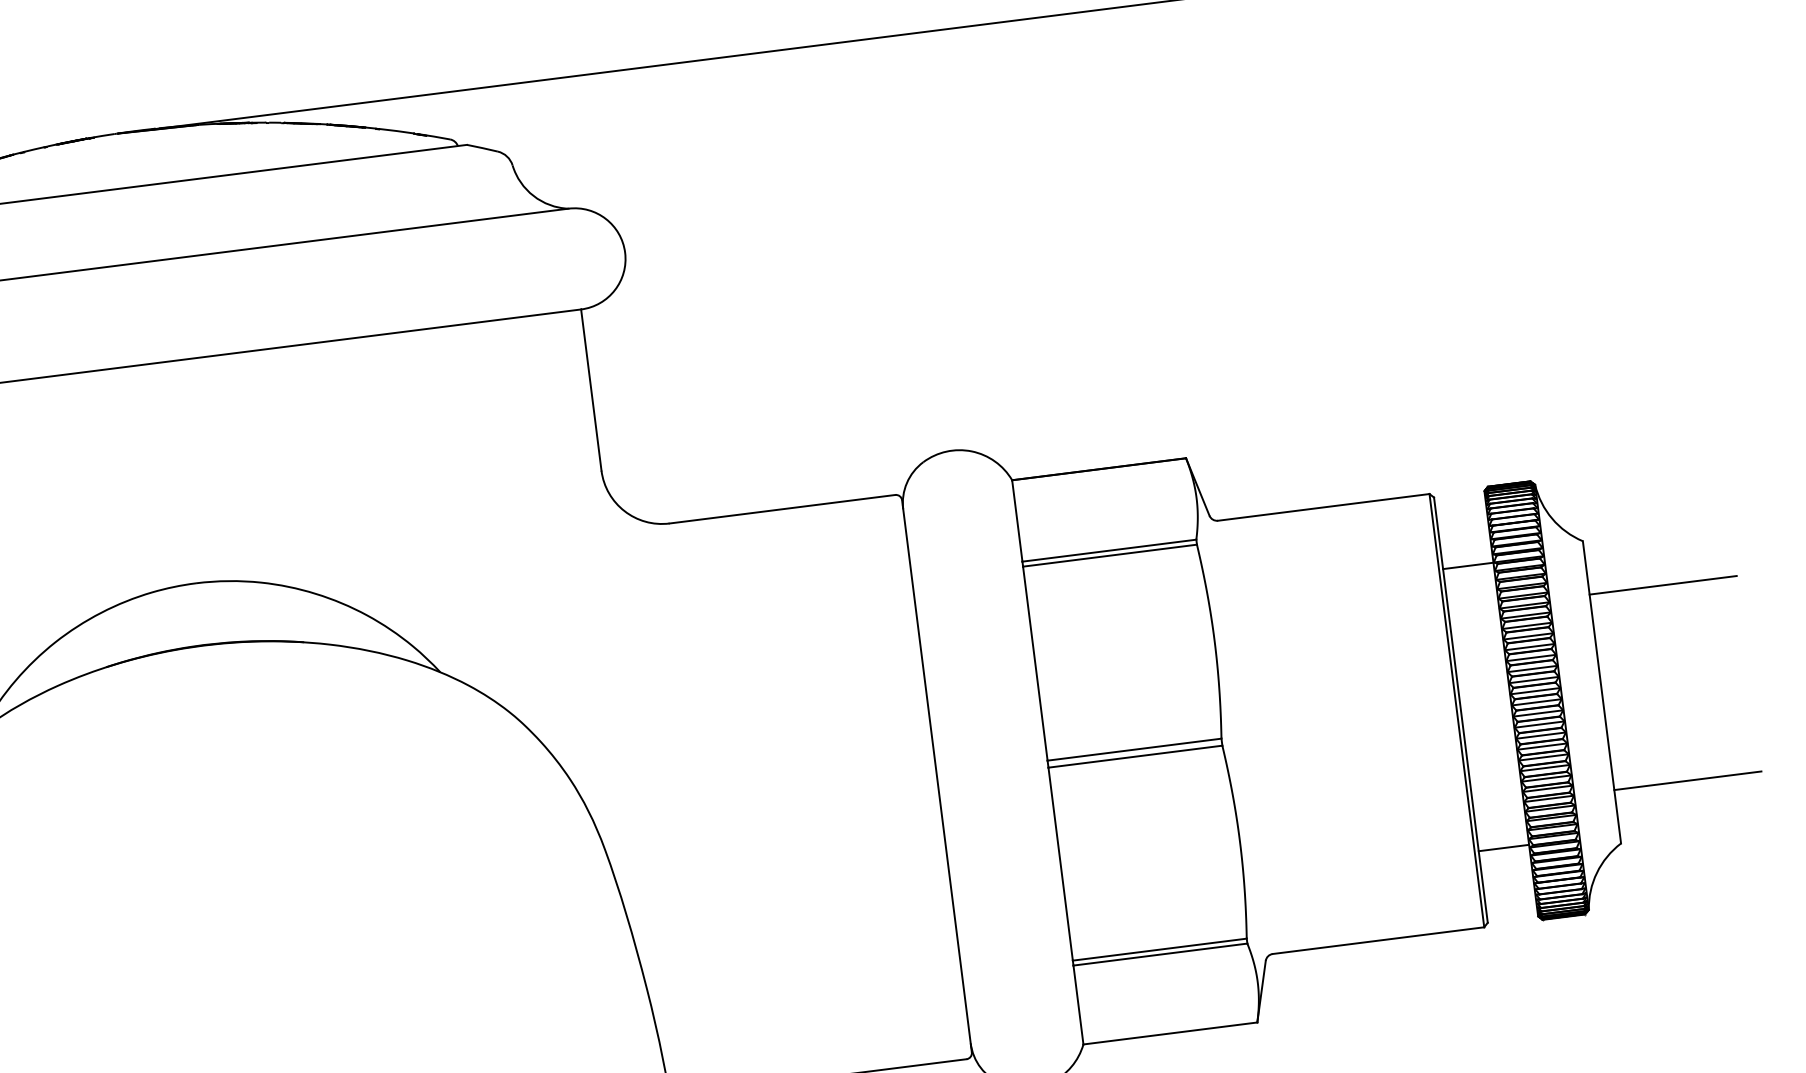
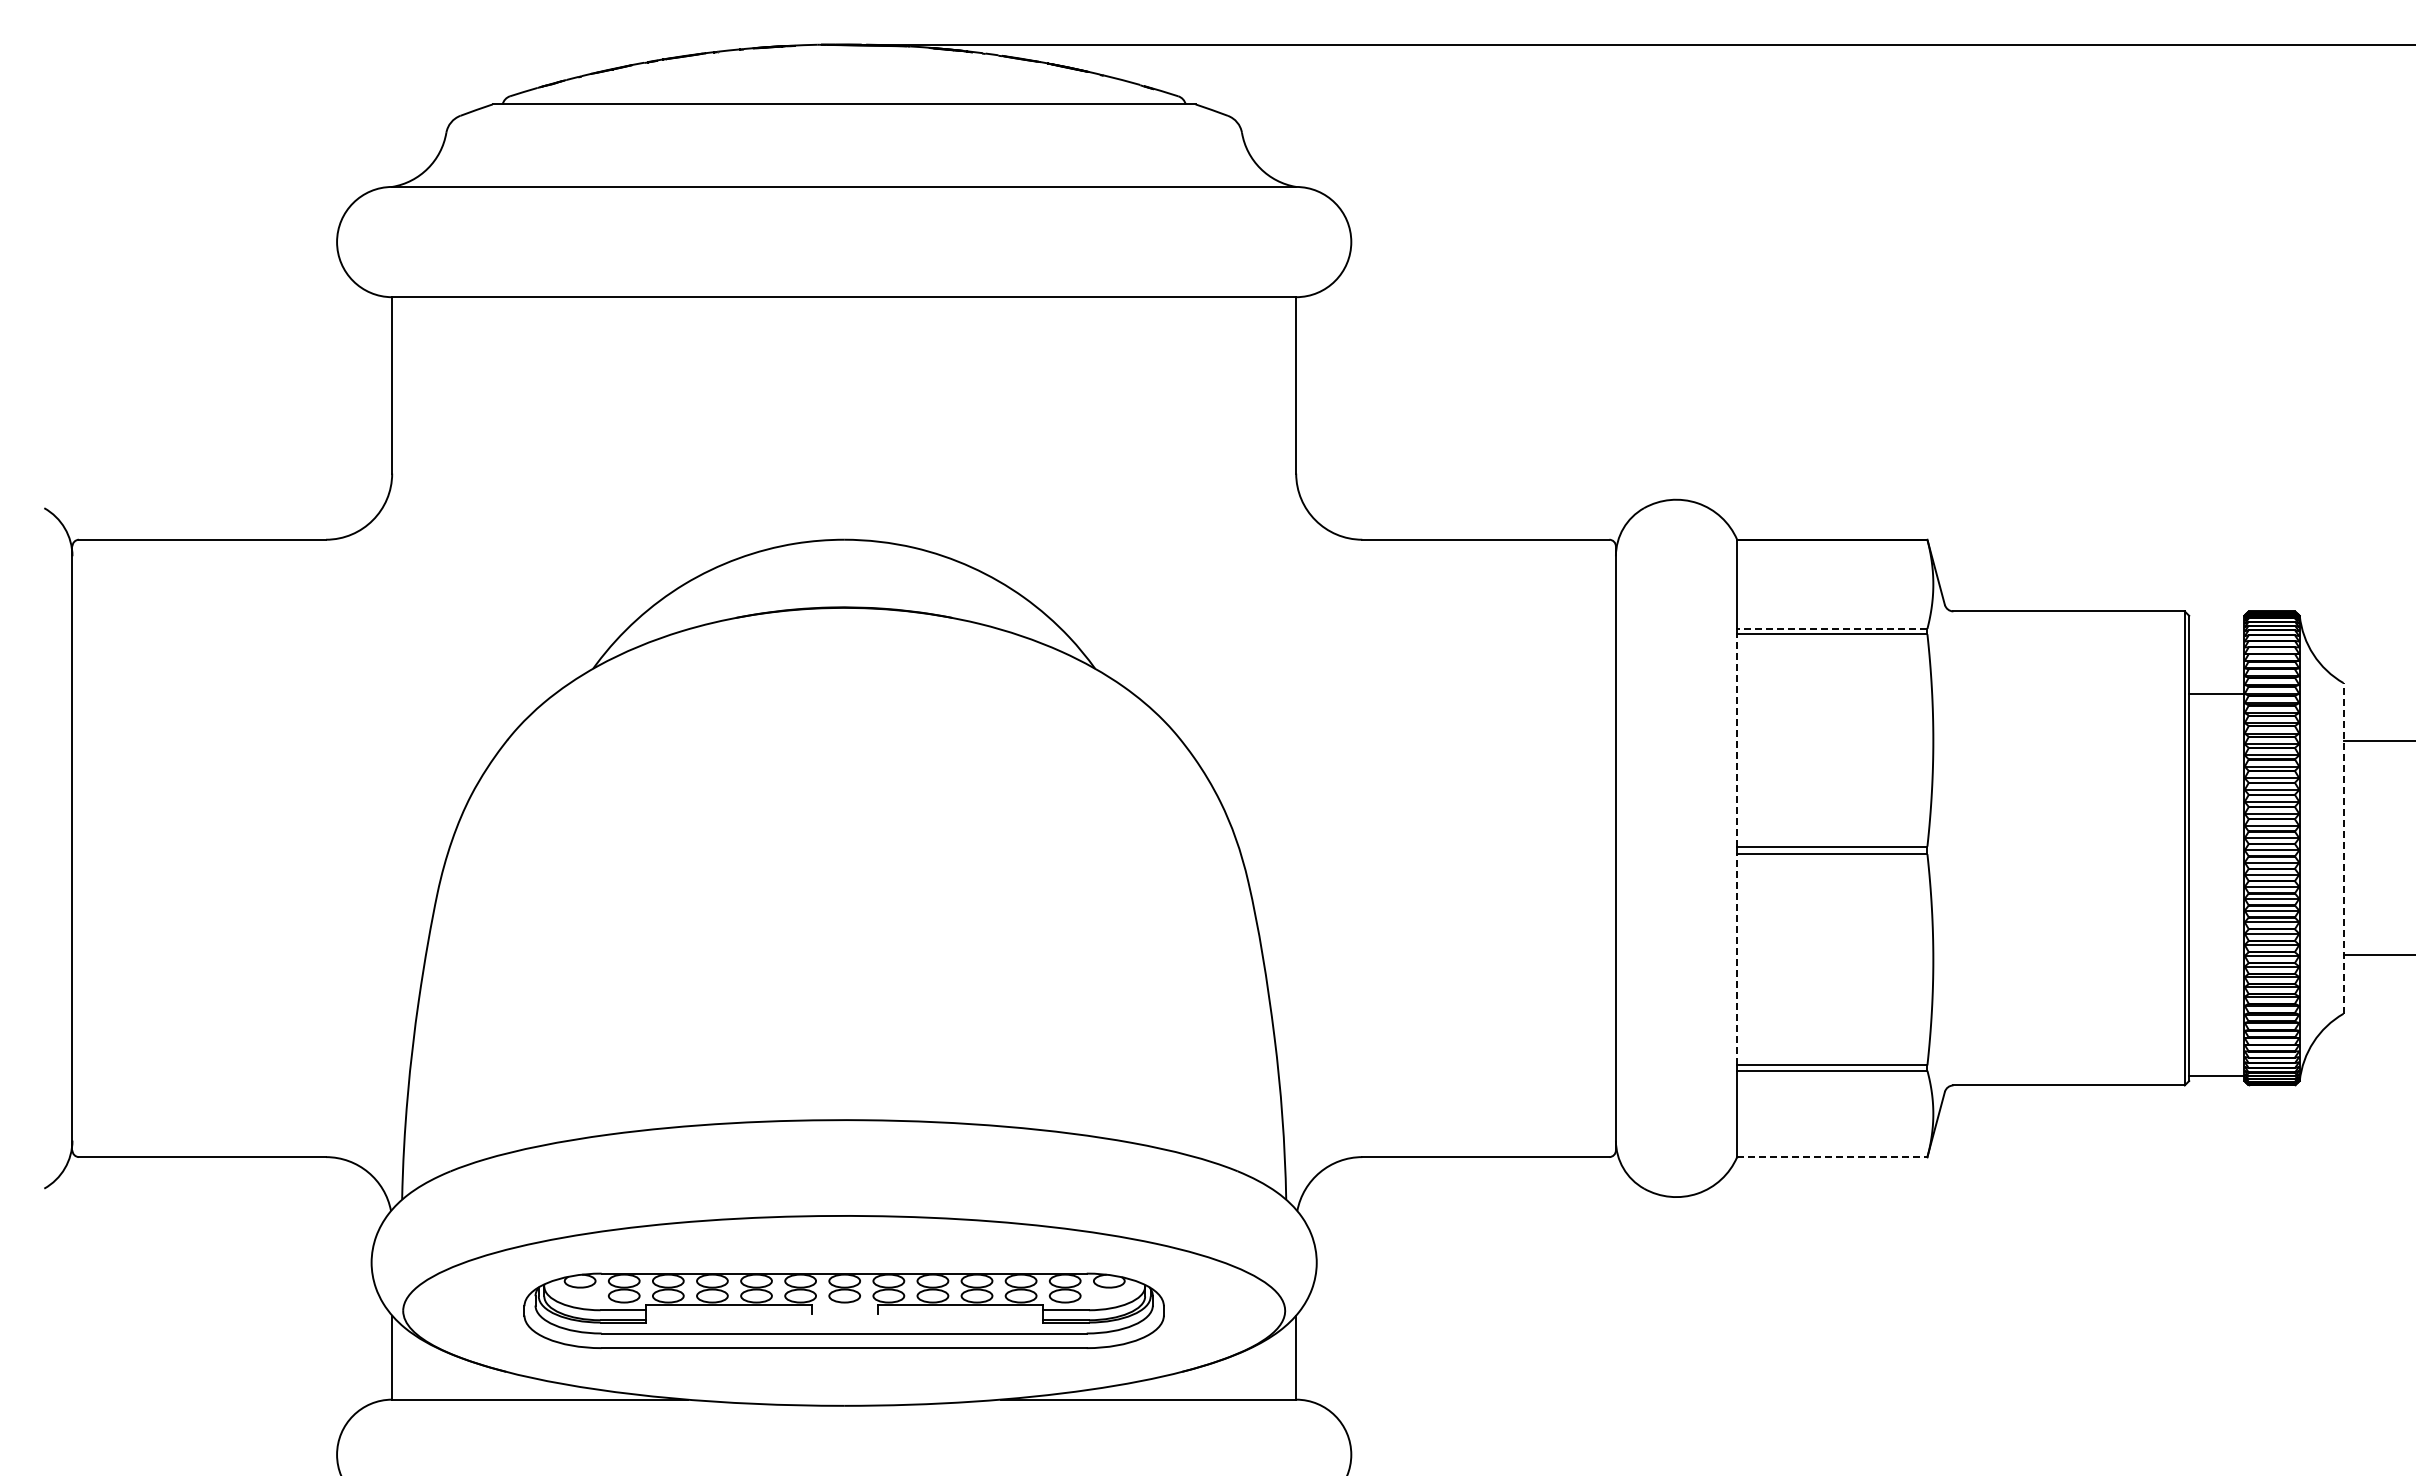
line: (1108, 550) -> (1831, 628), solid -> dashed
line: (1035, 662) -> (1737, 739), solid -> dashed
line: (1601, 691) -> (2343, 847), solid -> dashed
line: (1503, 847) -> (2216, 1075), moved
line: (1060, 863) -> (1737, 959), solid -> dashed
line: (1170, 1033) -> (1832, 1157), solid -> dashed

